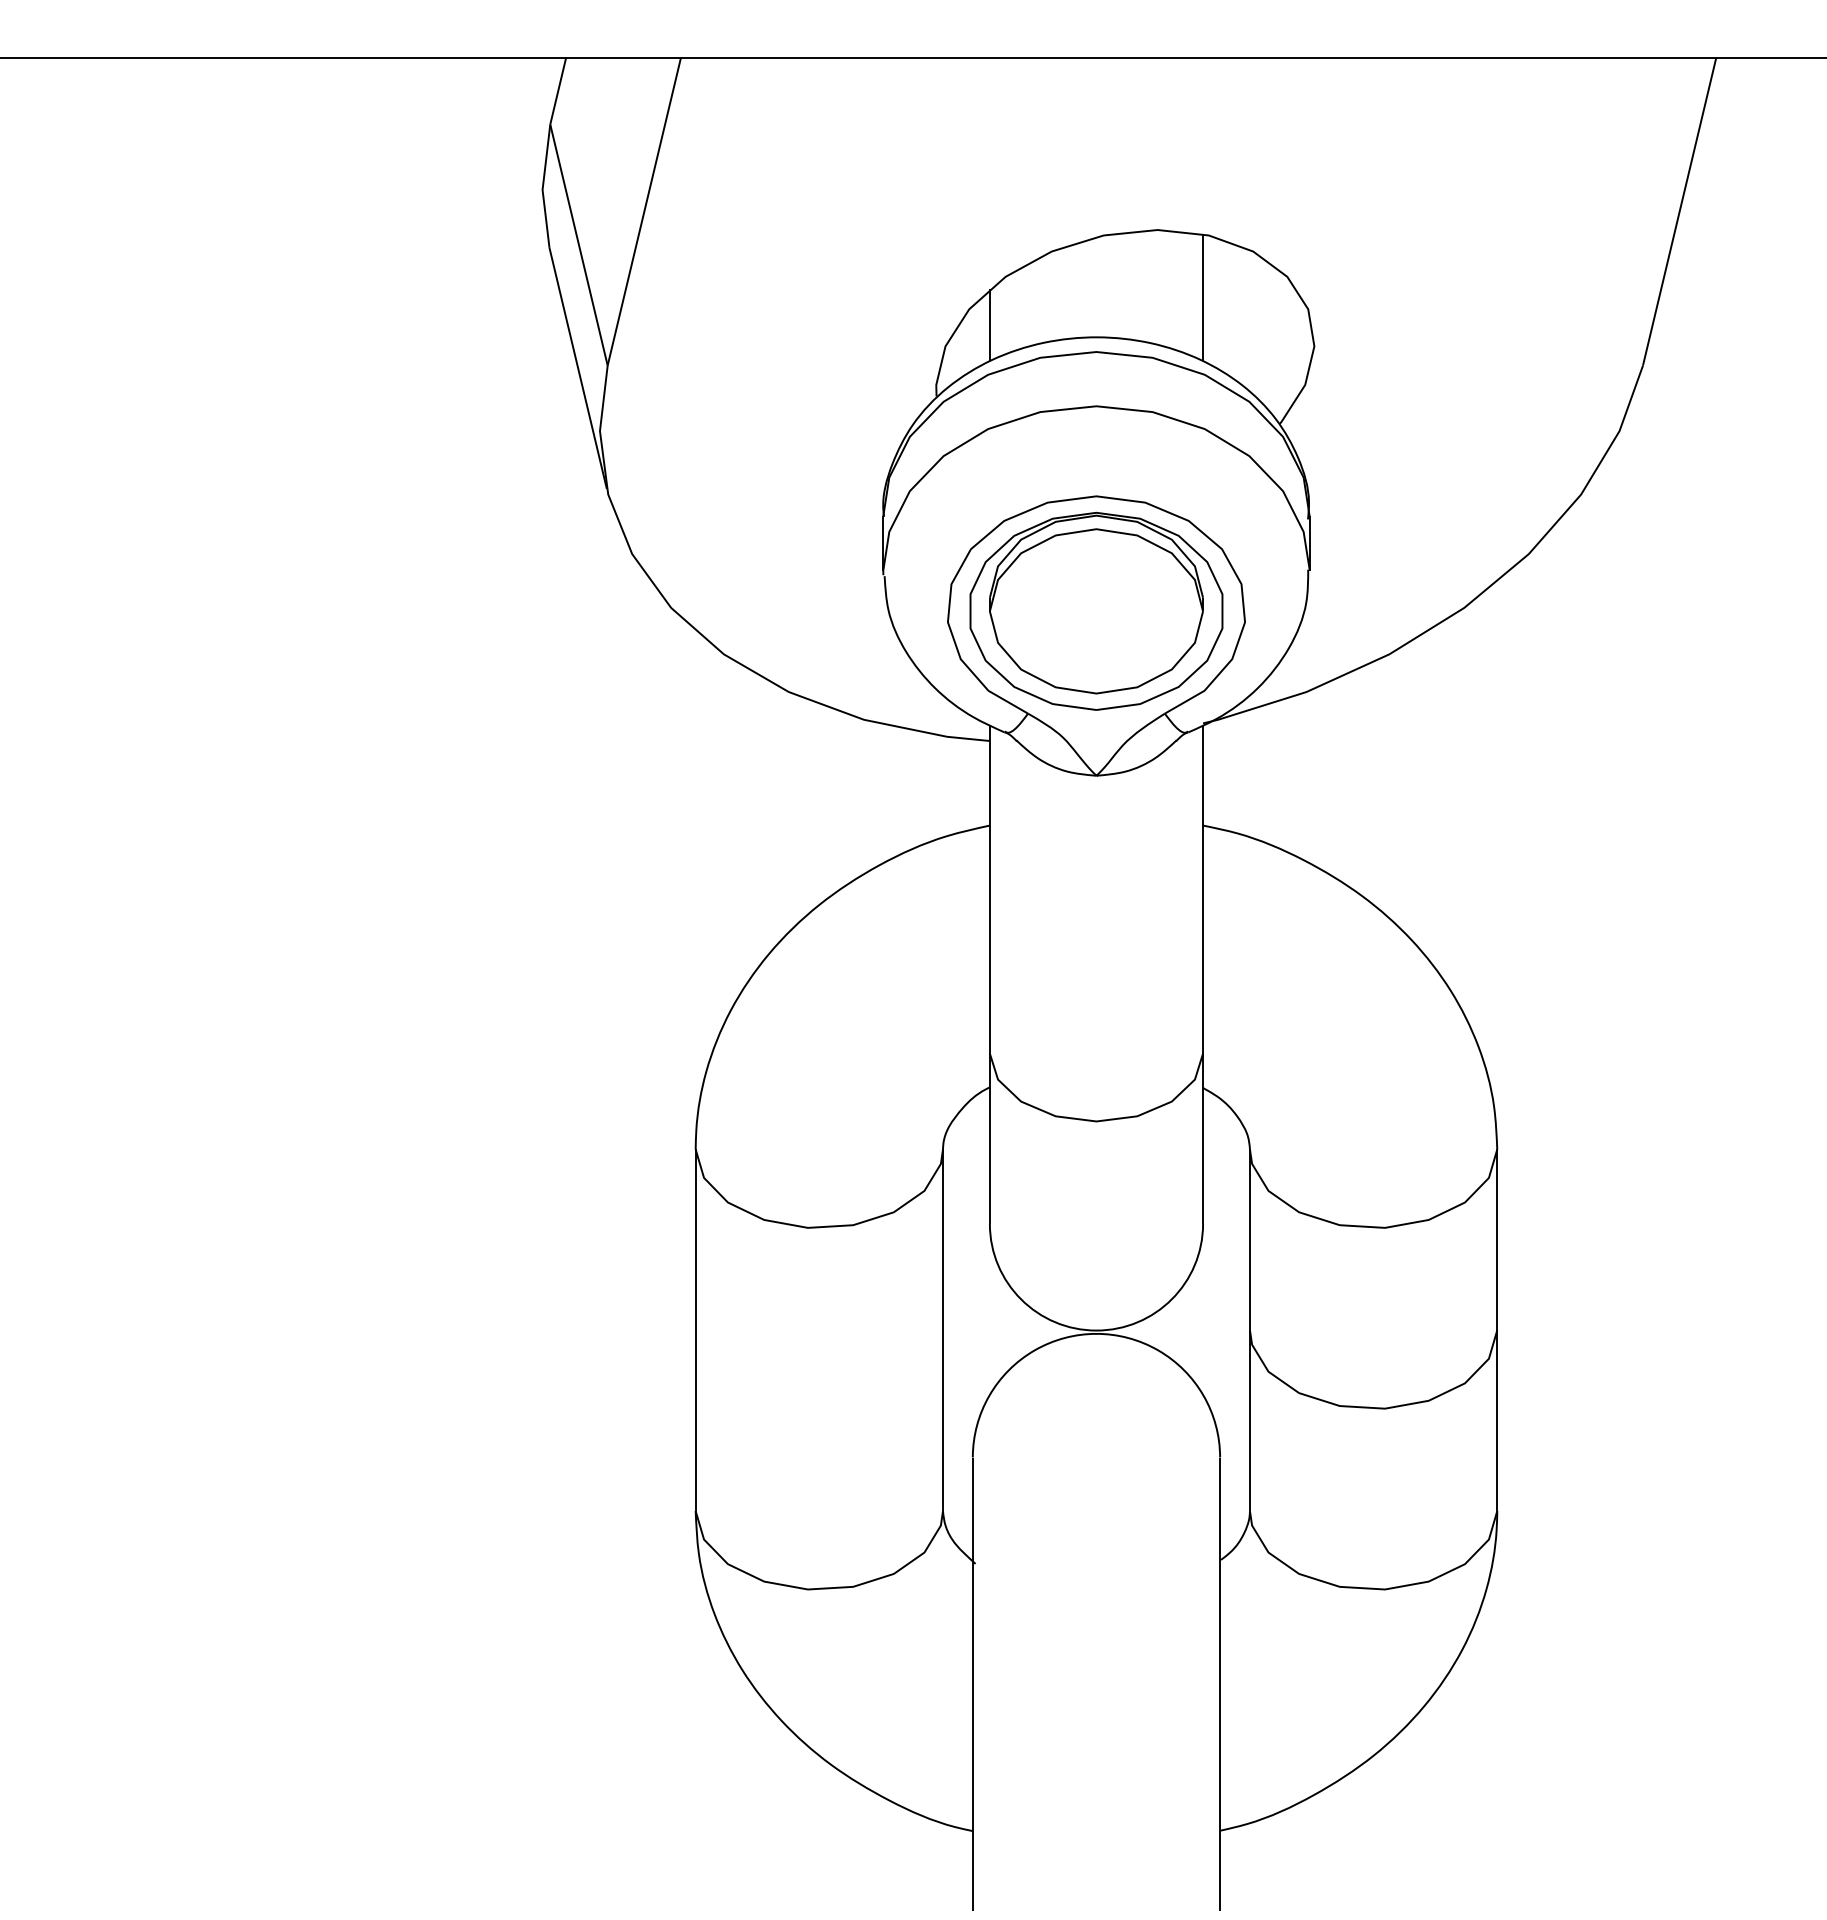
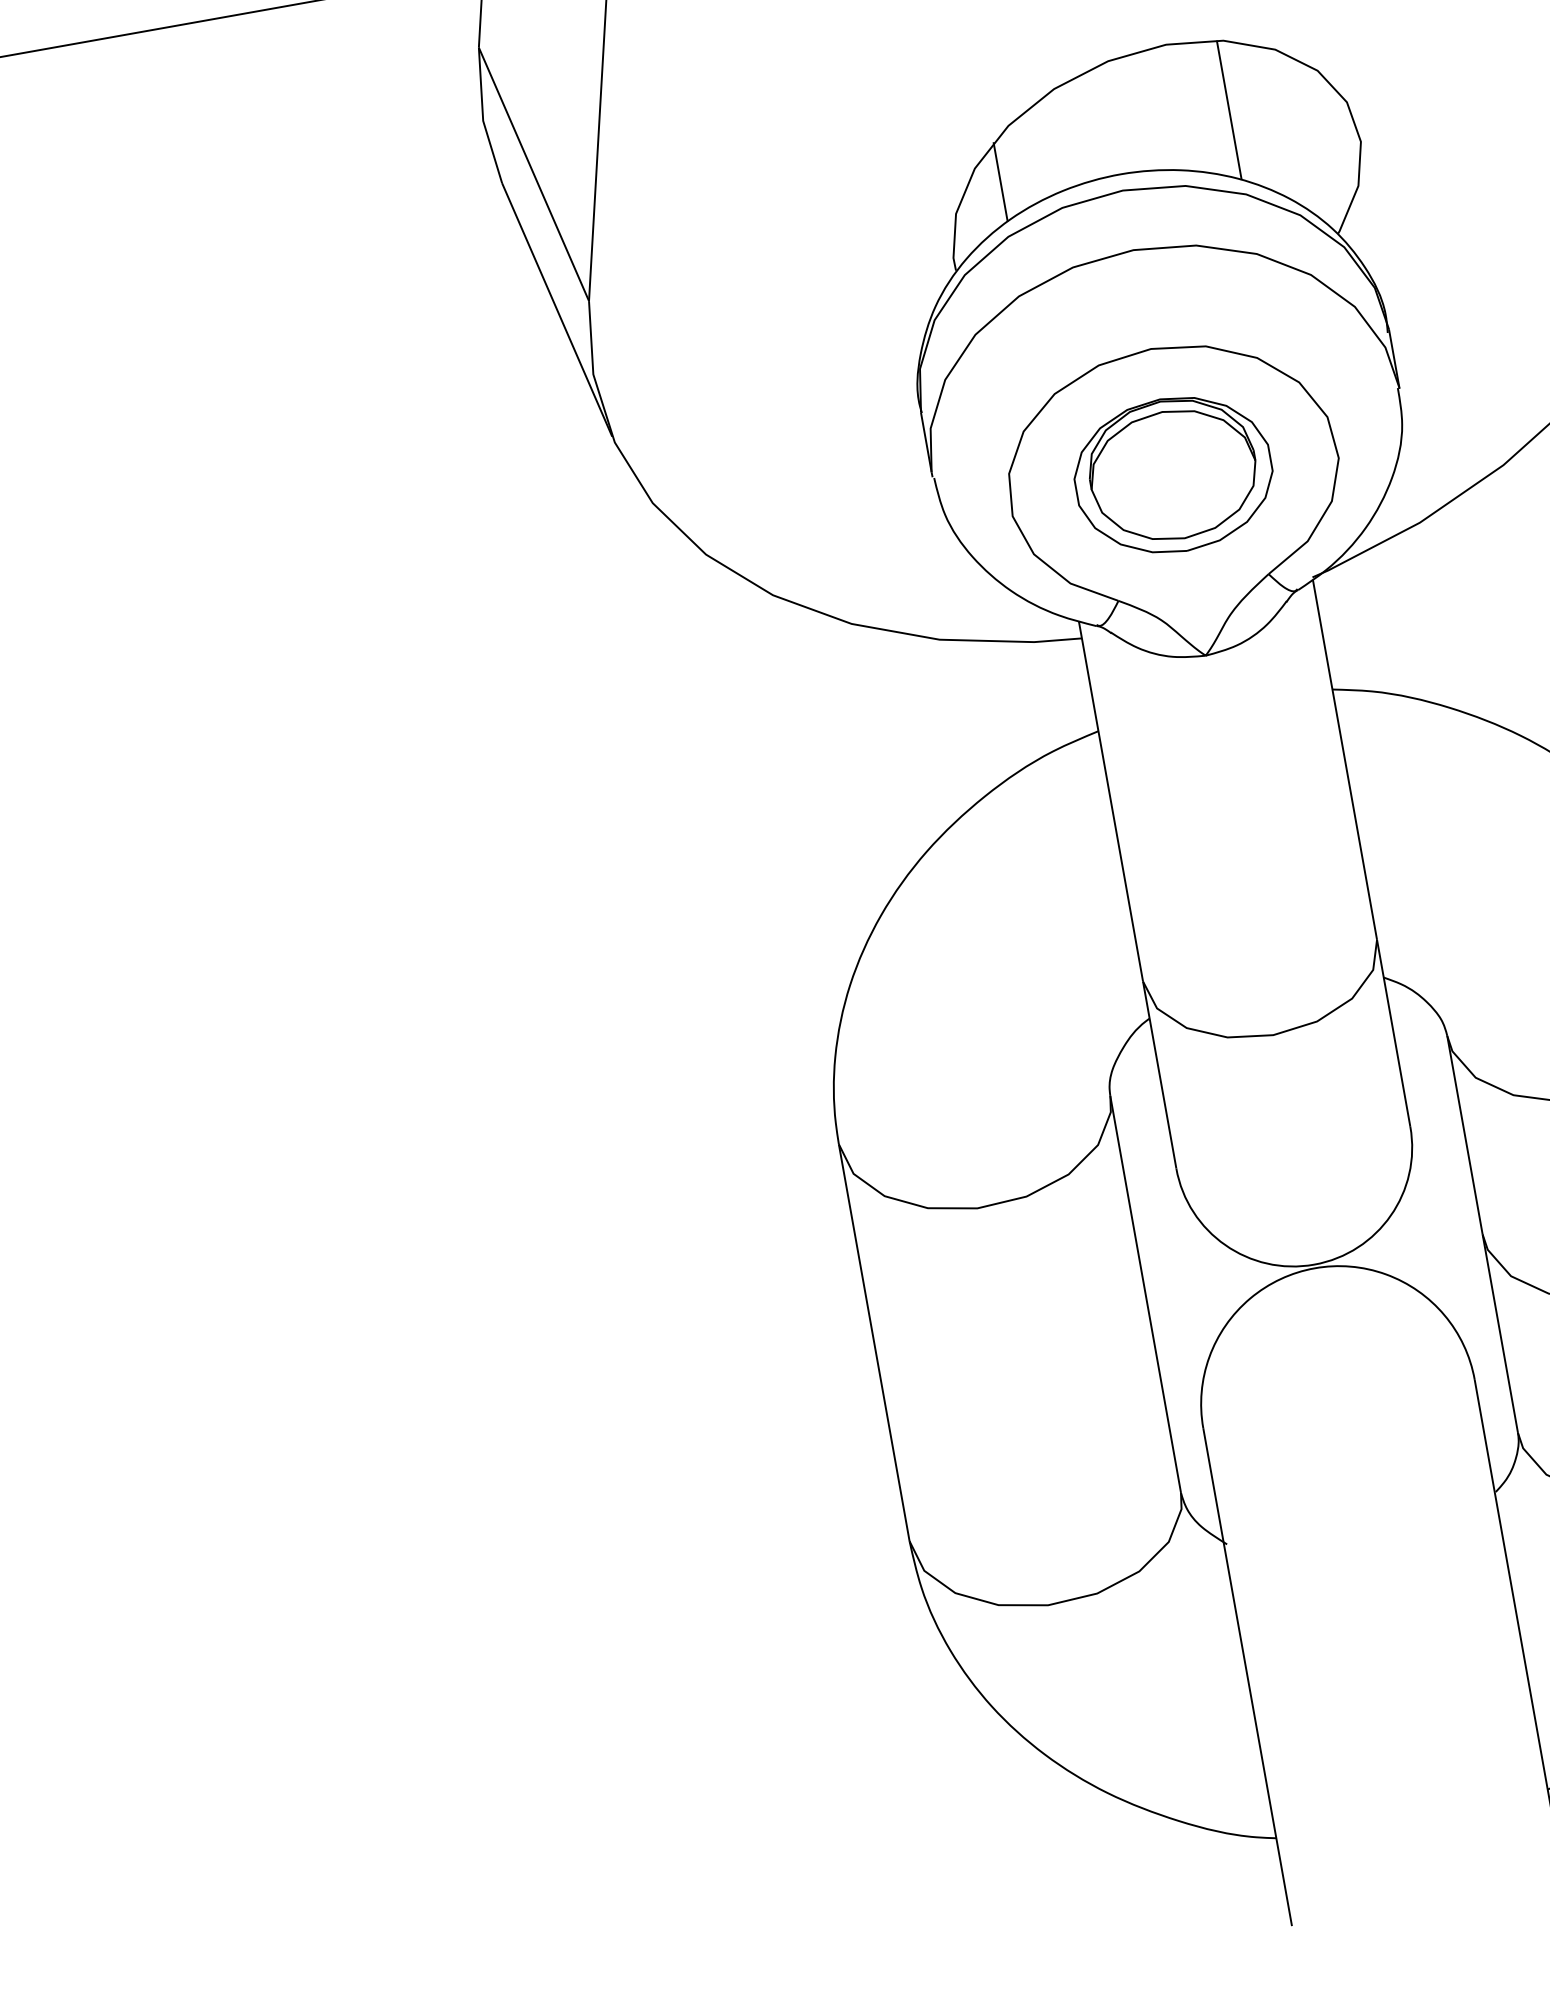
part: (1096, 610) -> (1173, 474), size x0.7

